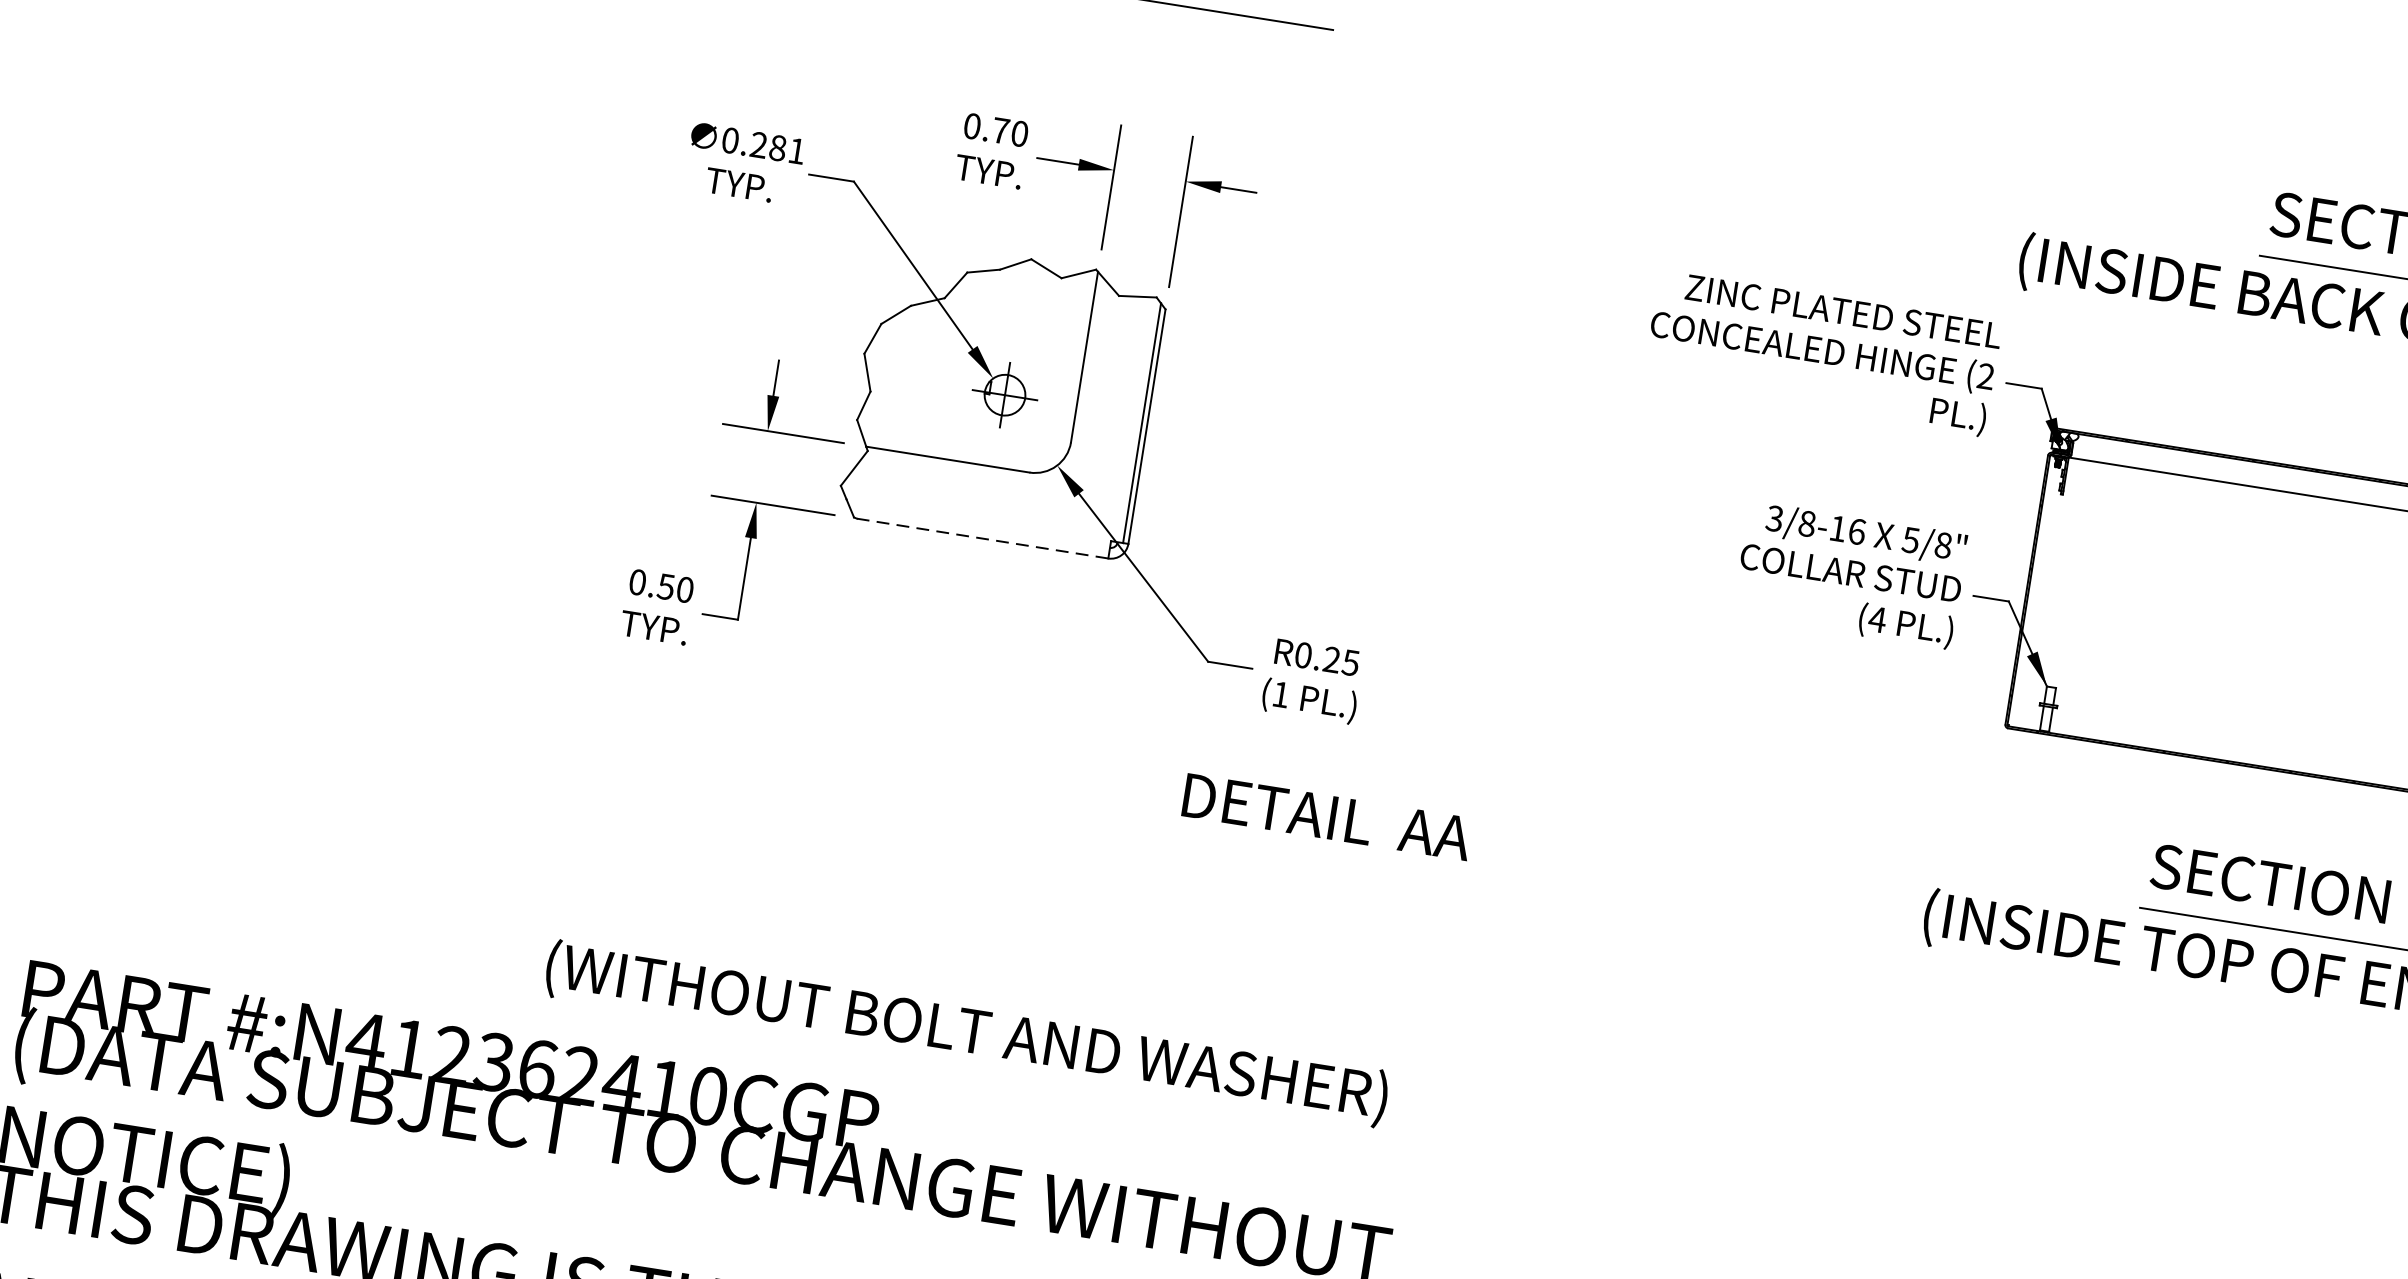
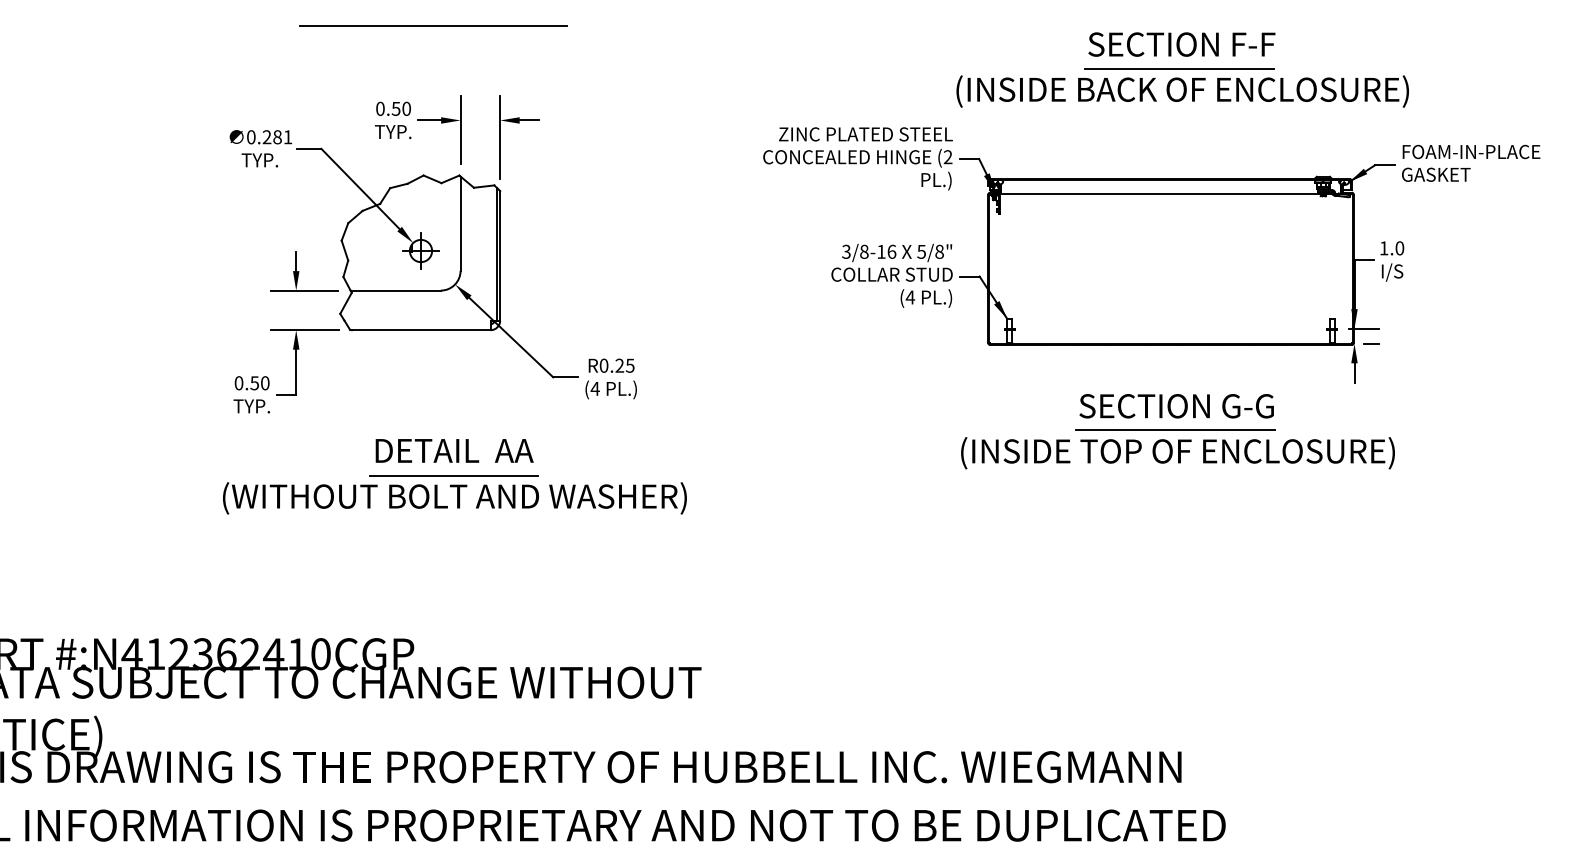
text: (999, 129) -> (395, 108), 0.70 -> 0.50
line: (981, 538) -> (420, 330), dashed -> solid
text: (1279, 693) -> (594, 388), (1 -> (4
line: (999, 810) -> (453, 475), added
text: (1327, 816) -> (454, 450), moved
text: (966, 1033) -> (454, 498), moved

